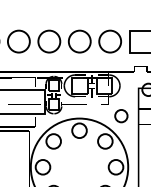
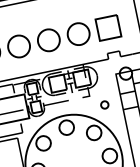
circle: (121, 116) -> (104, 105), size x0.6

